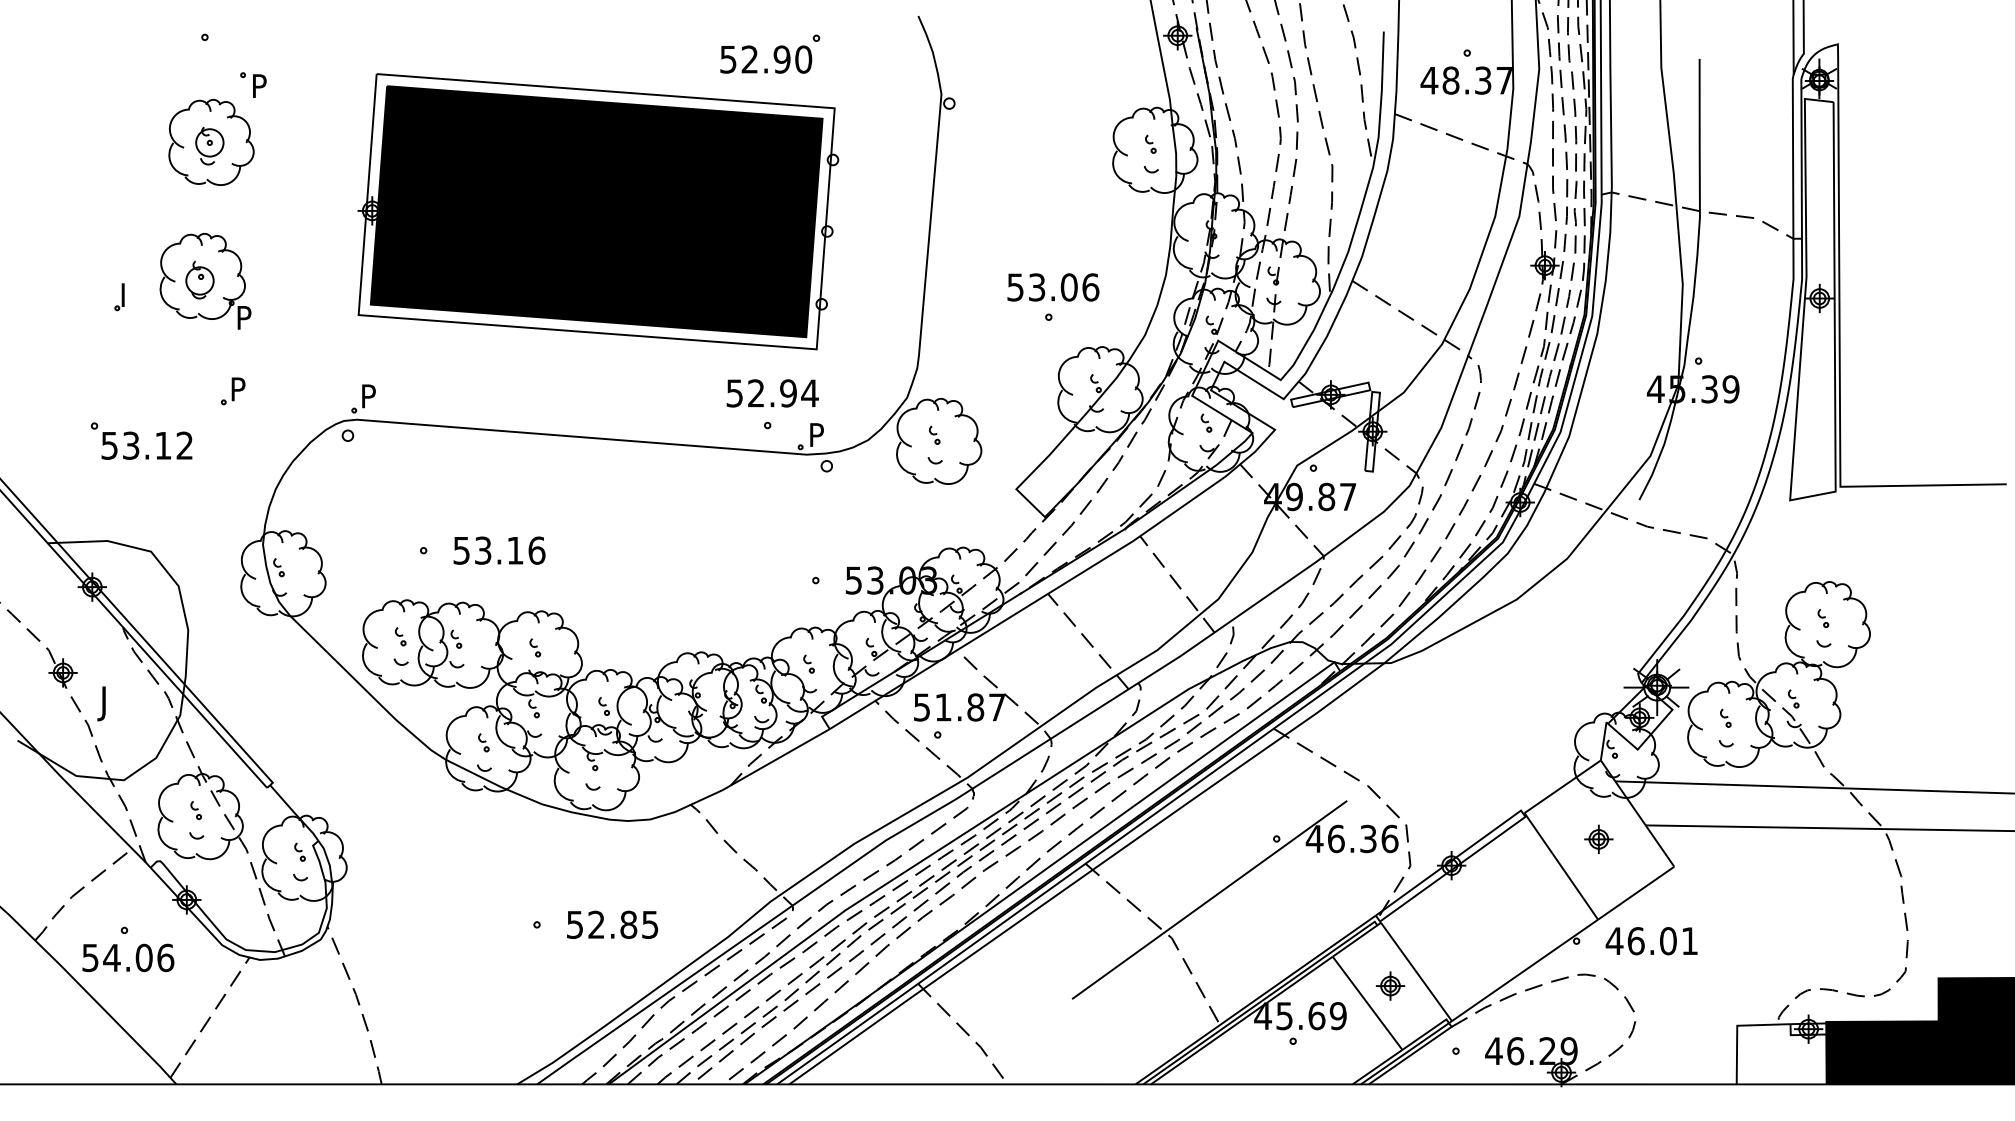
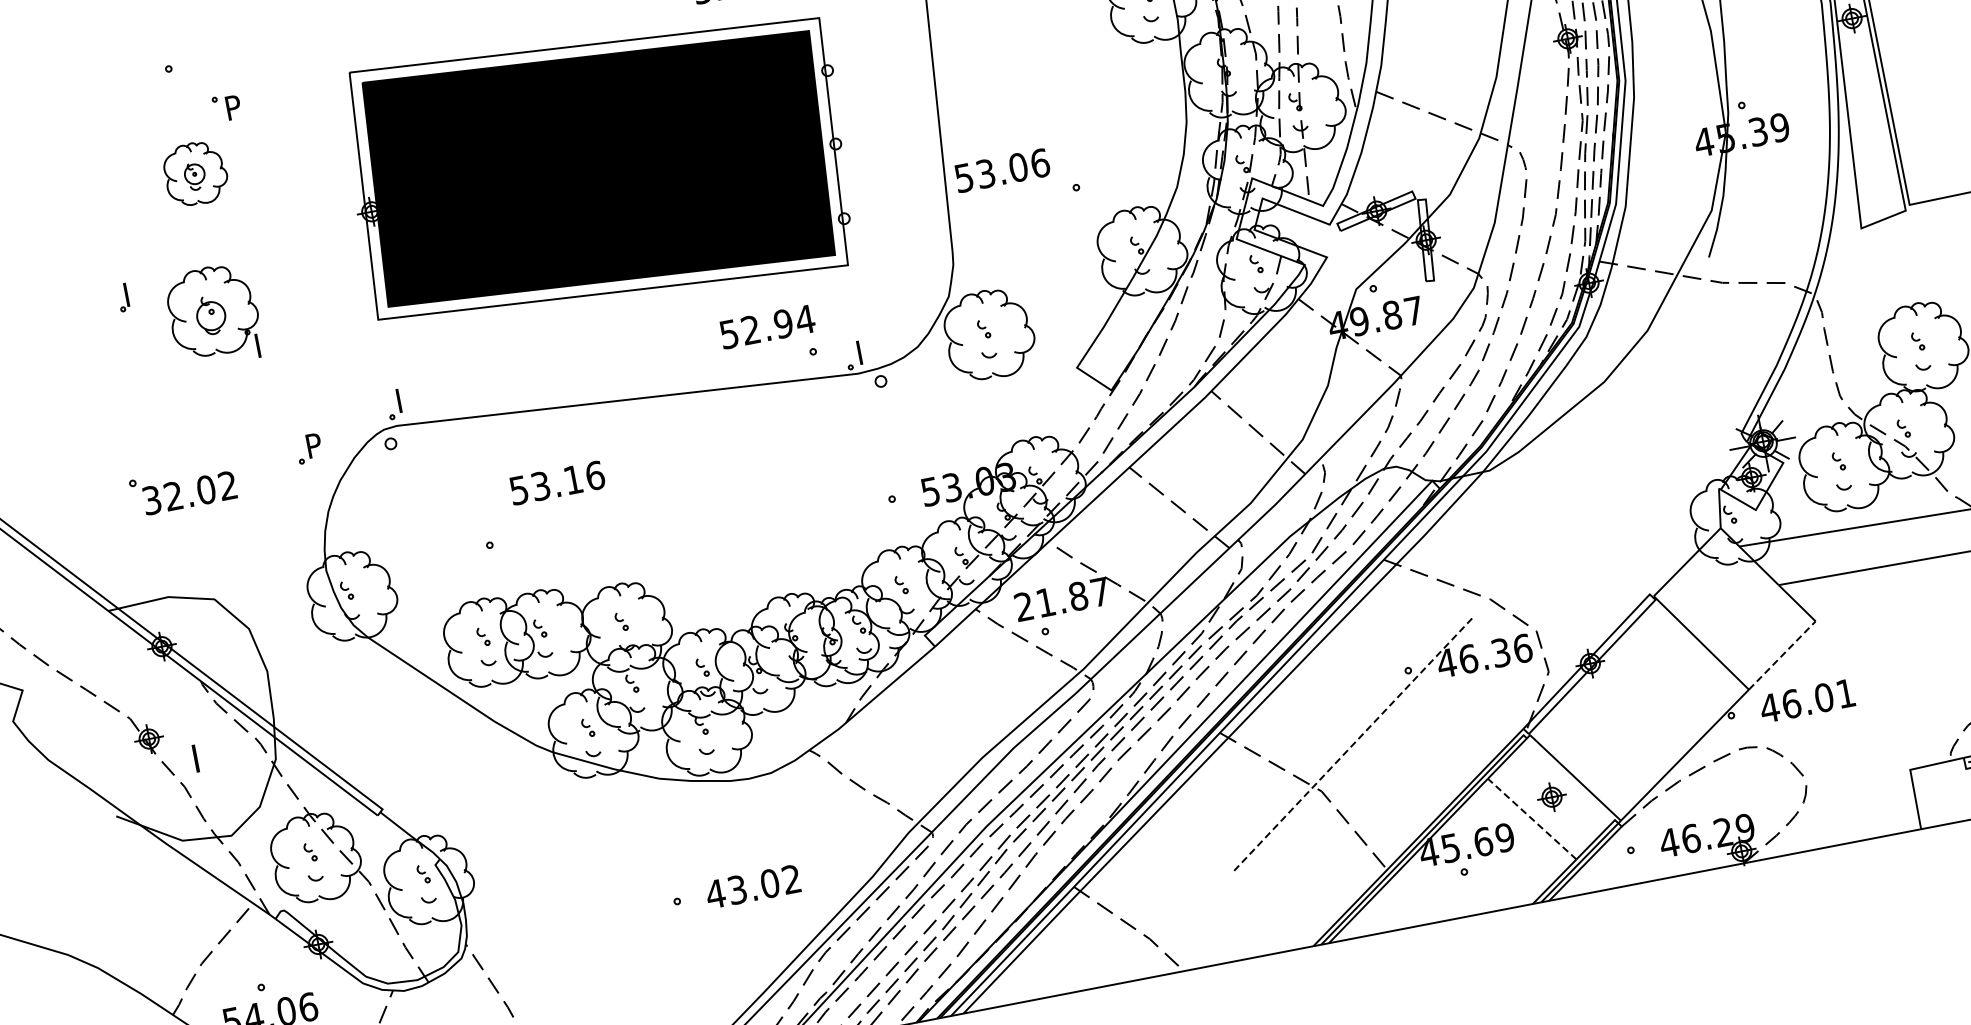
part: (211, 141) -> (195, 172), size x0.7
text: (1053, 287) -> (1002, 170), moved
part: (119, 297) -> (123, 298), moved
text: (245, 313) -> (263, 340), P -> I
part: (232, 391) -> (308, 448), moved
text: (370, 391) -> (405, 394), P -> I
text: (772, 393) -> (767, 327), moved
text: (818, 430) -> (865, 346), P -> I
text: (136, 445) -> (179, 494), 53.12 -> 32.02
text: (499, 550) -> (557, 482), moved
text: (921, 707) -> (1023, 606), 51.87 -> 21.87
text: (101, 717) -> (196, 776), J -> I
part: (1598, 838) -> (1733, 607), removed
line: (1636, 892) -> (1782, 654), solid -> dashed
line: (1209, 899) -> (1352, 744), solid -> dashed
text: (612, 924) -> (753, 886), 52.85 -> 43.02
line: (1367, 1002) -> (1531, 818), solid -> dashed

